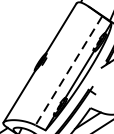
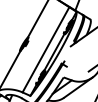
line: (68, 70) -> (45, 49), dashed -> solid

